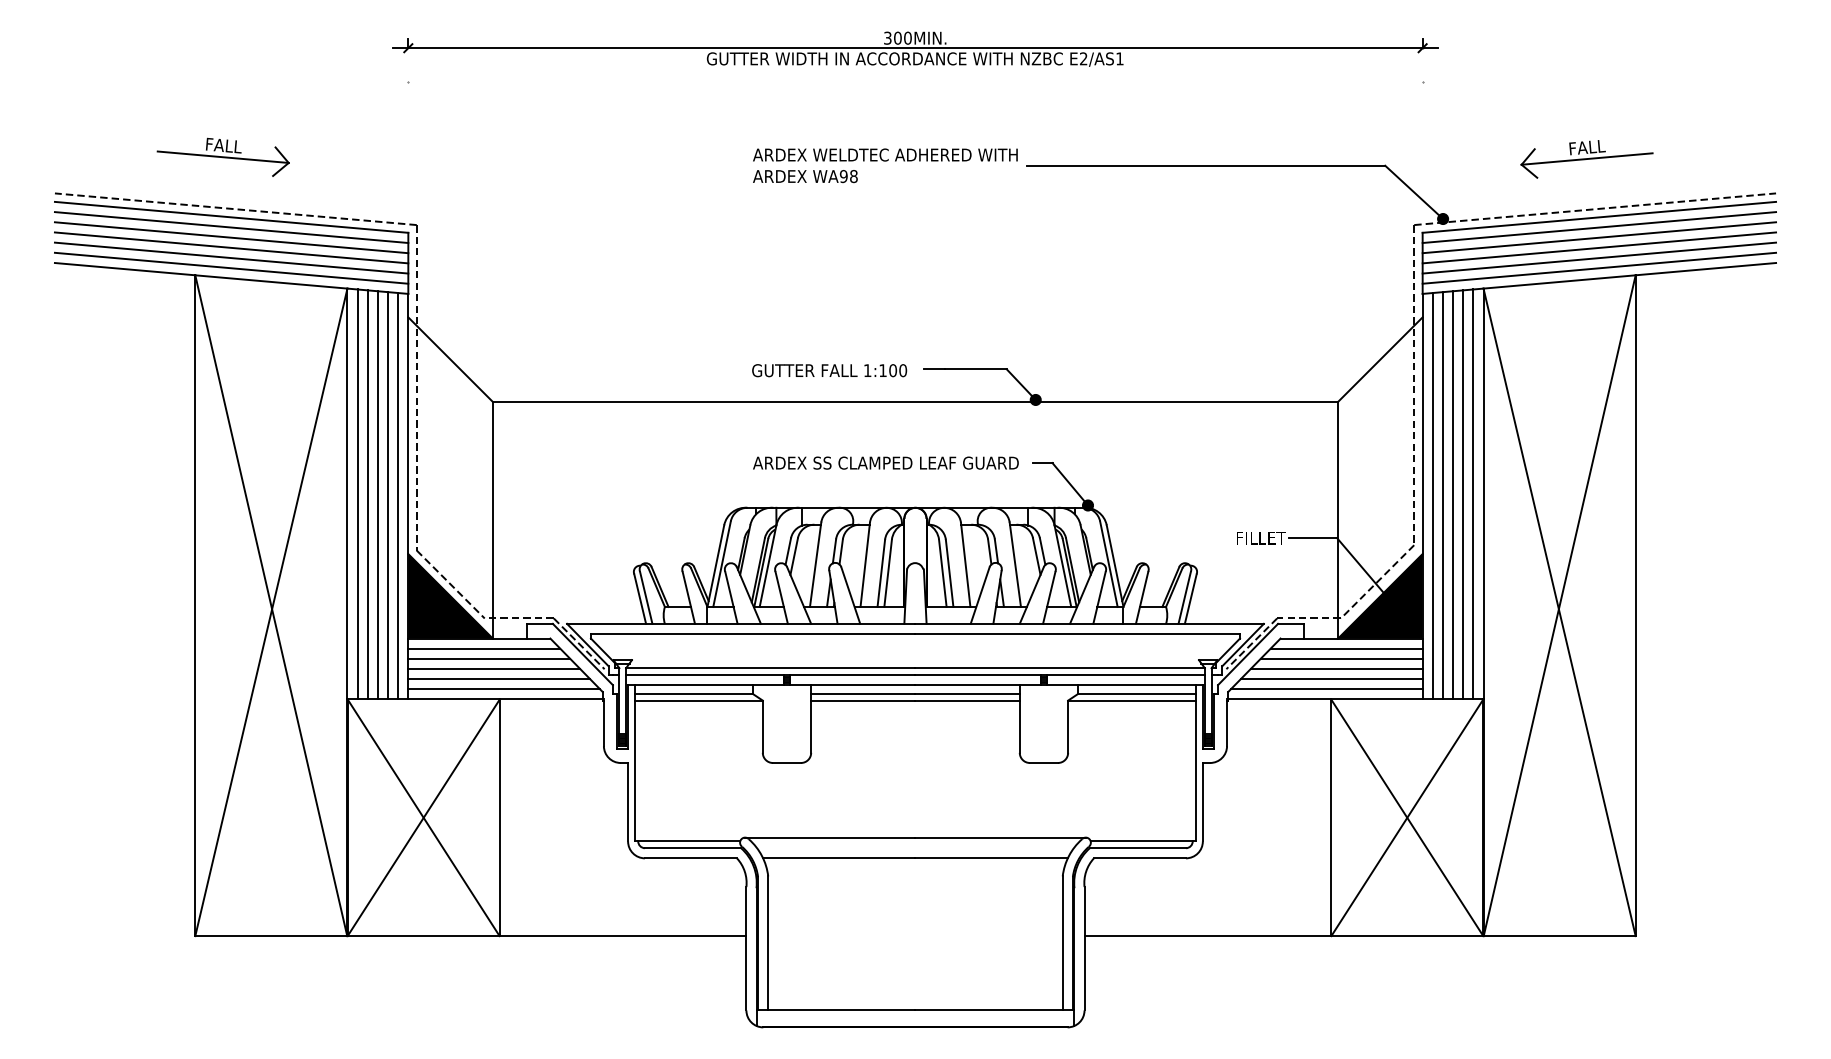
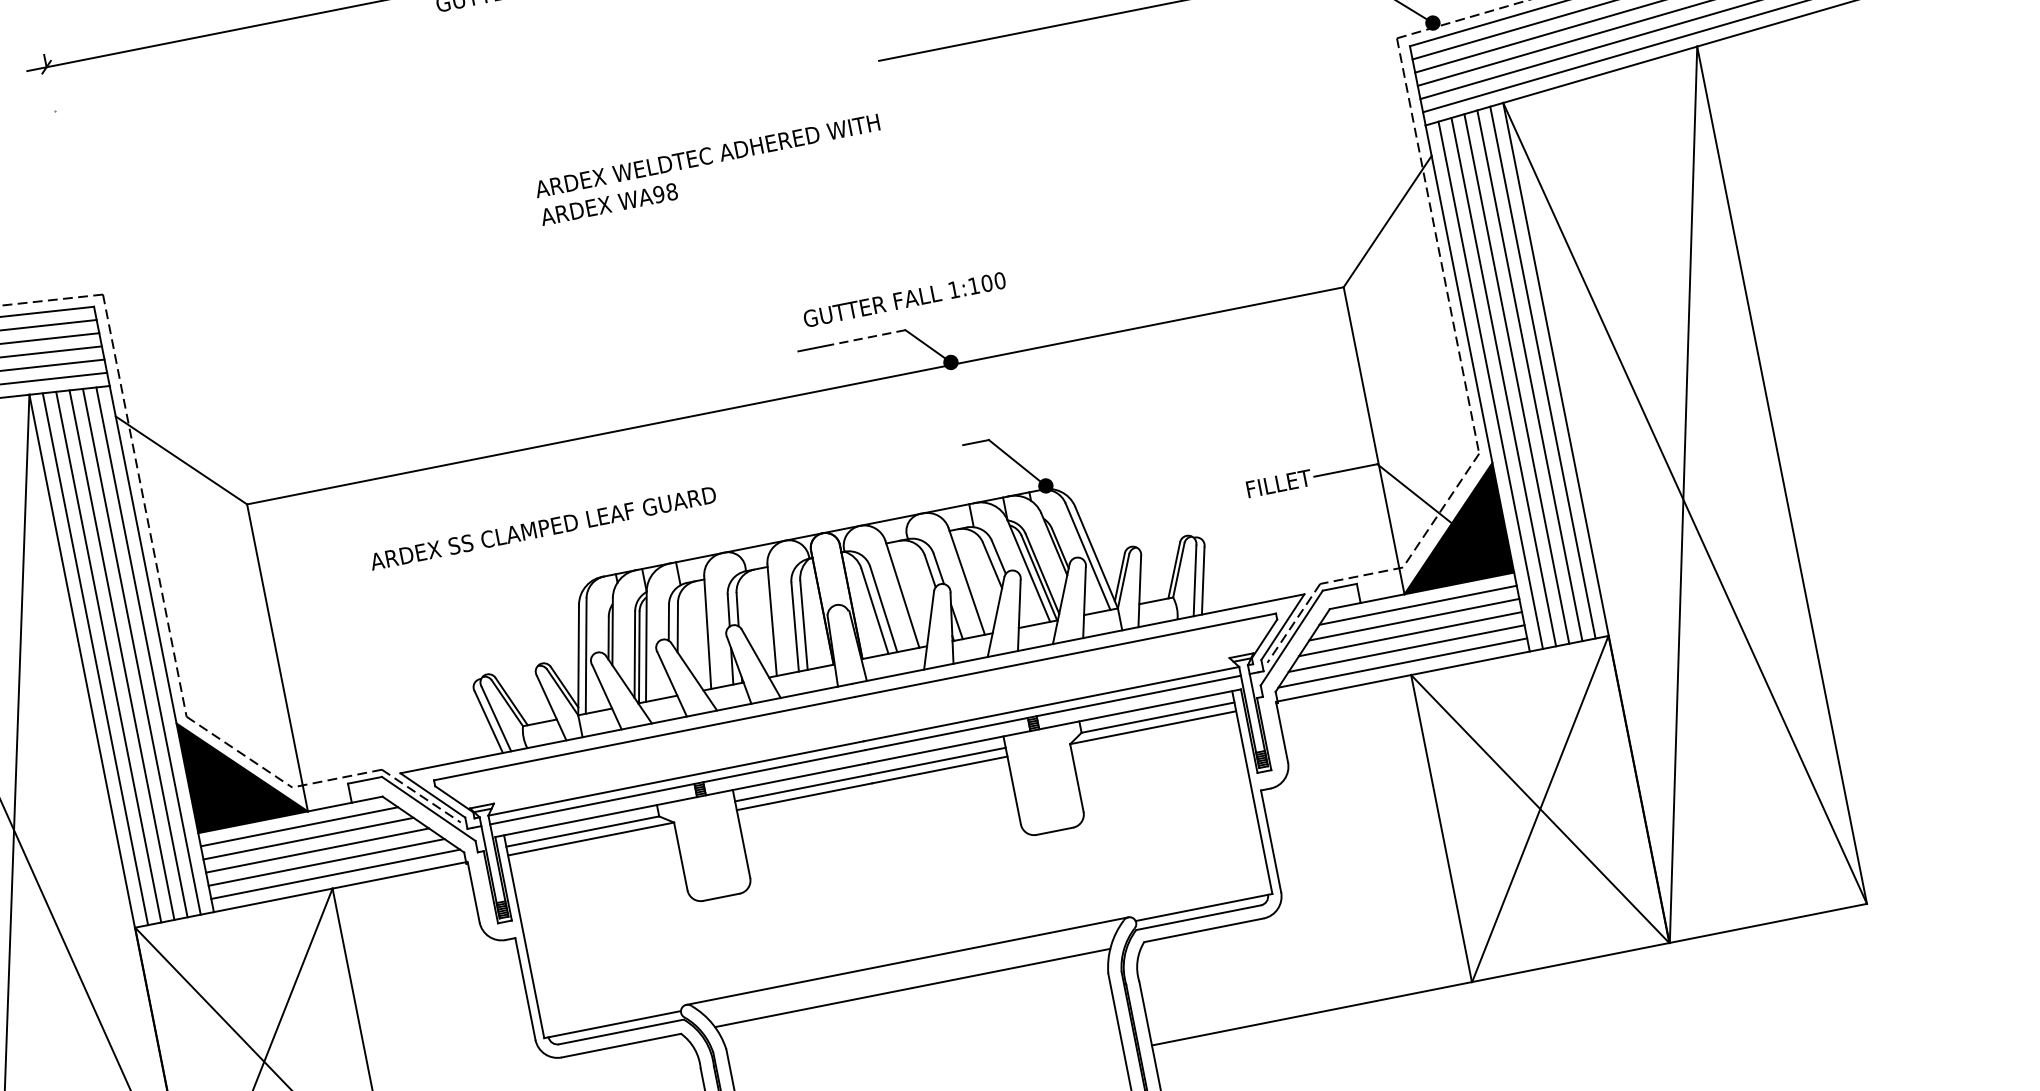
text: (885, 165) -> (710, 169), moved
line: (975, 369) -> (864, 338), solid -> dashed
text: (829, 370) -> (904, 299), moved
text: (885, 462) -> (542, 527), moved

